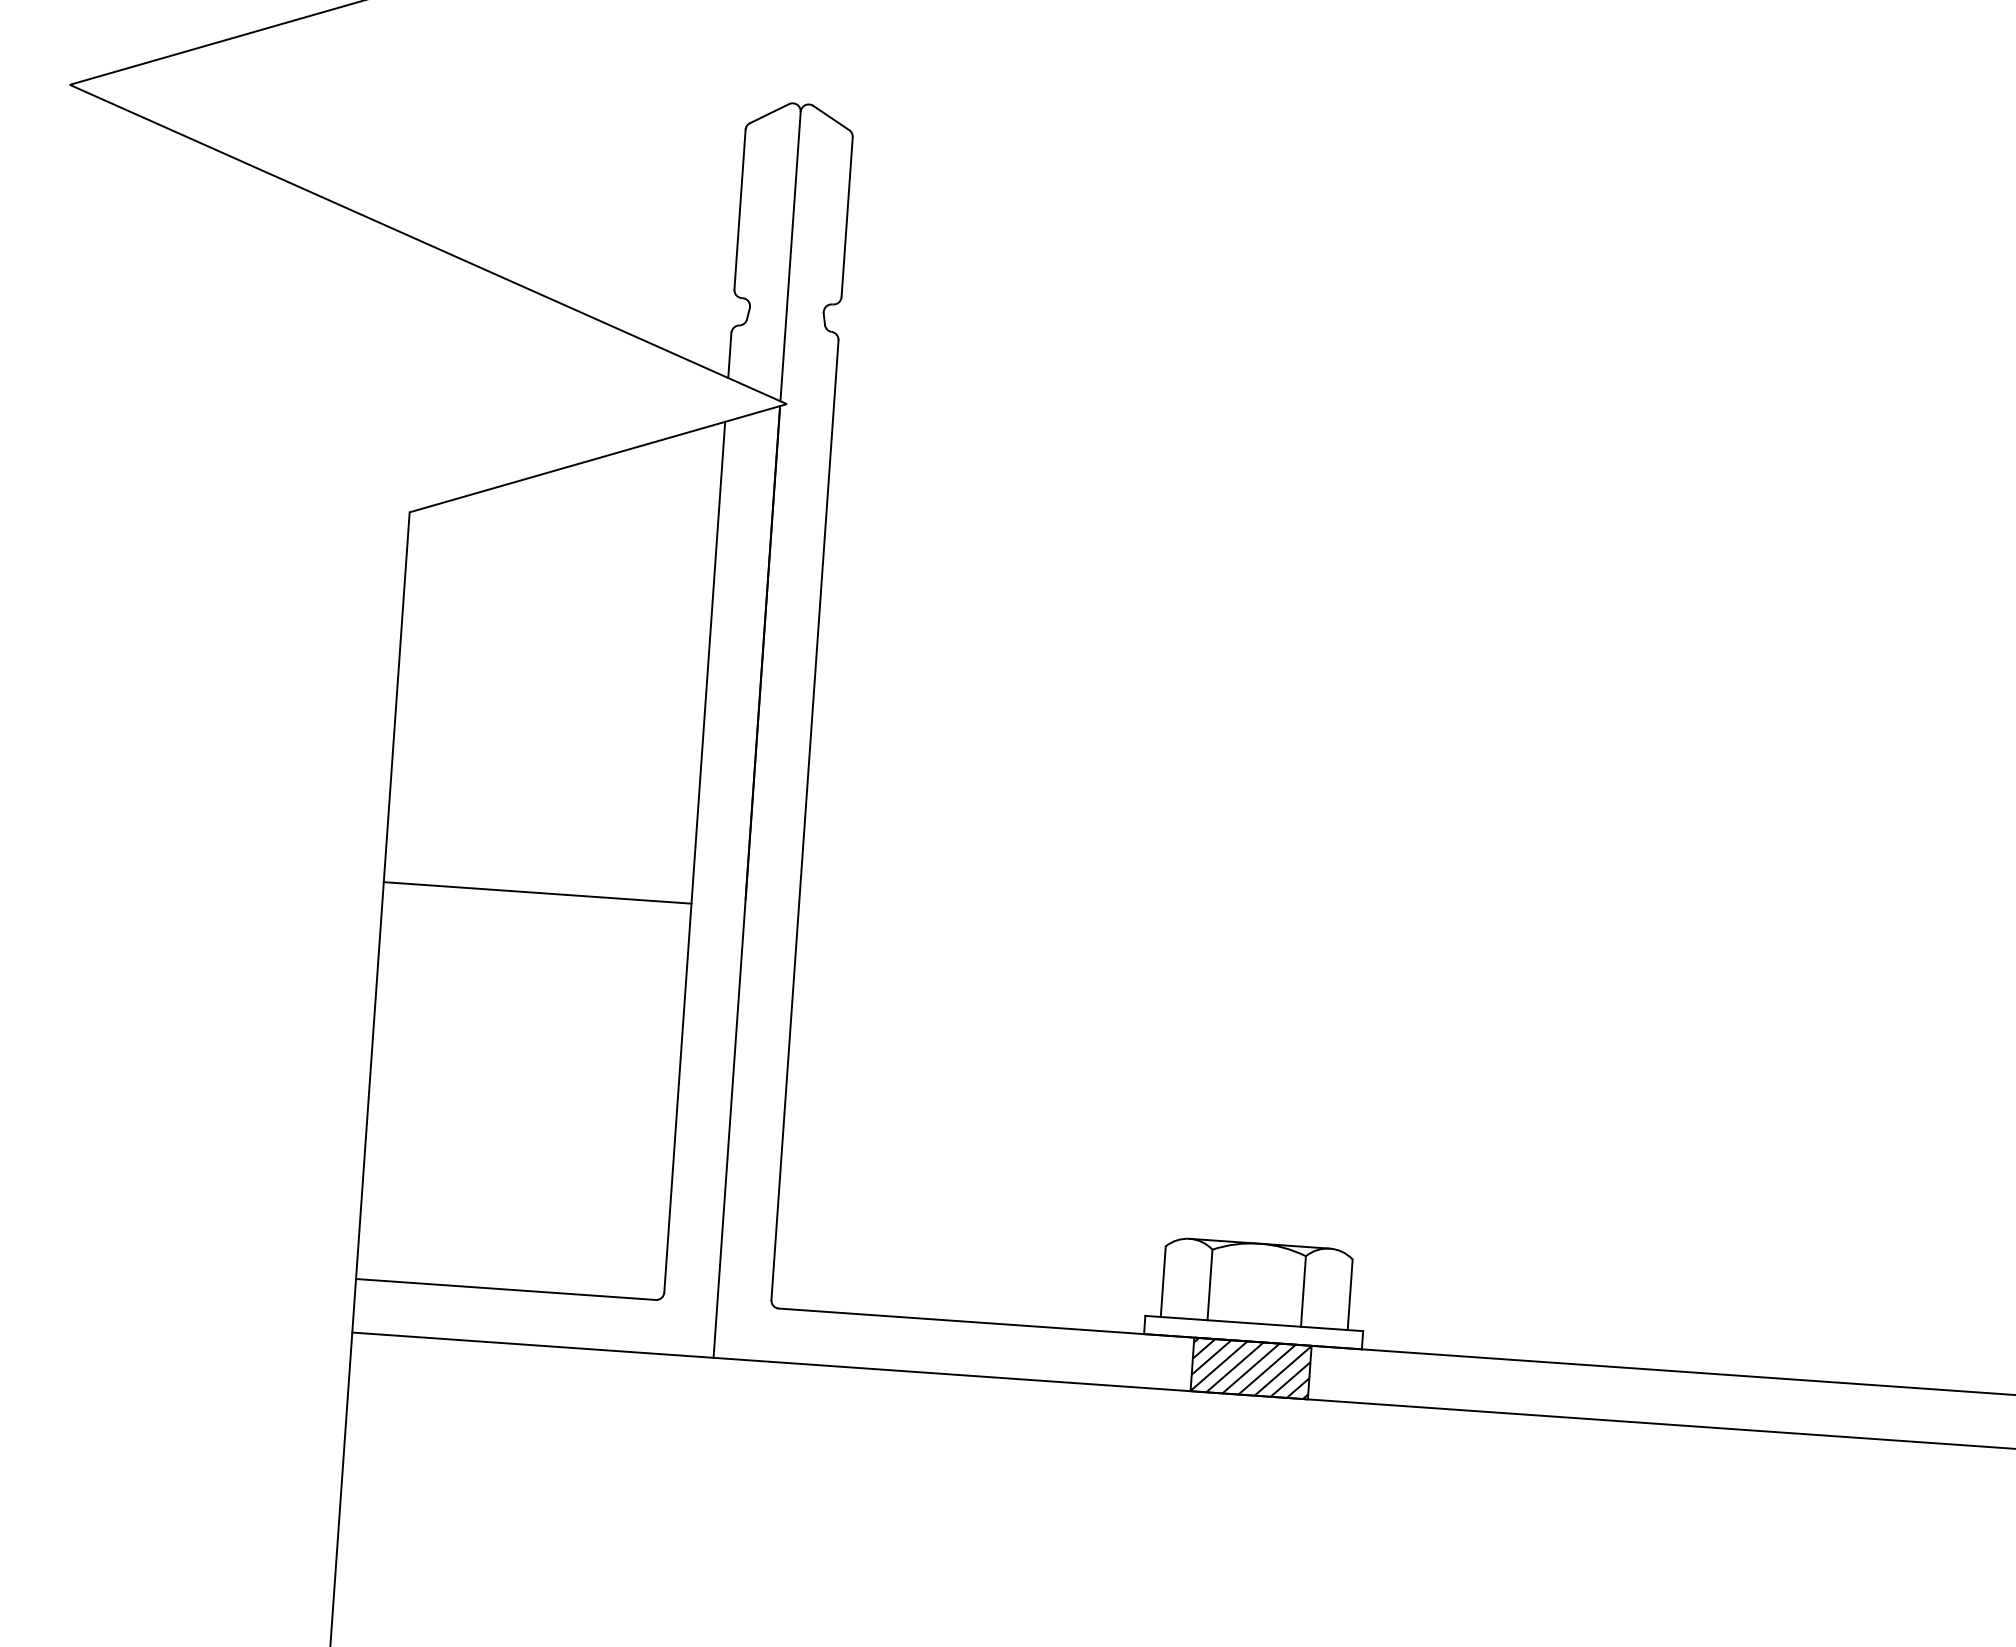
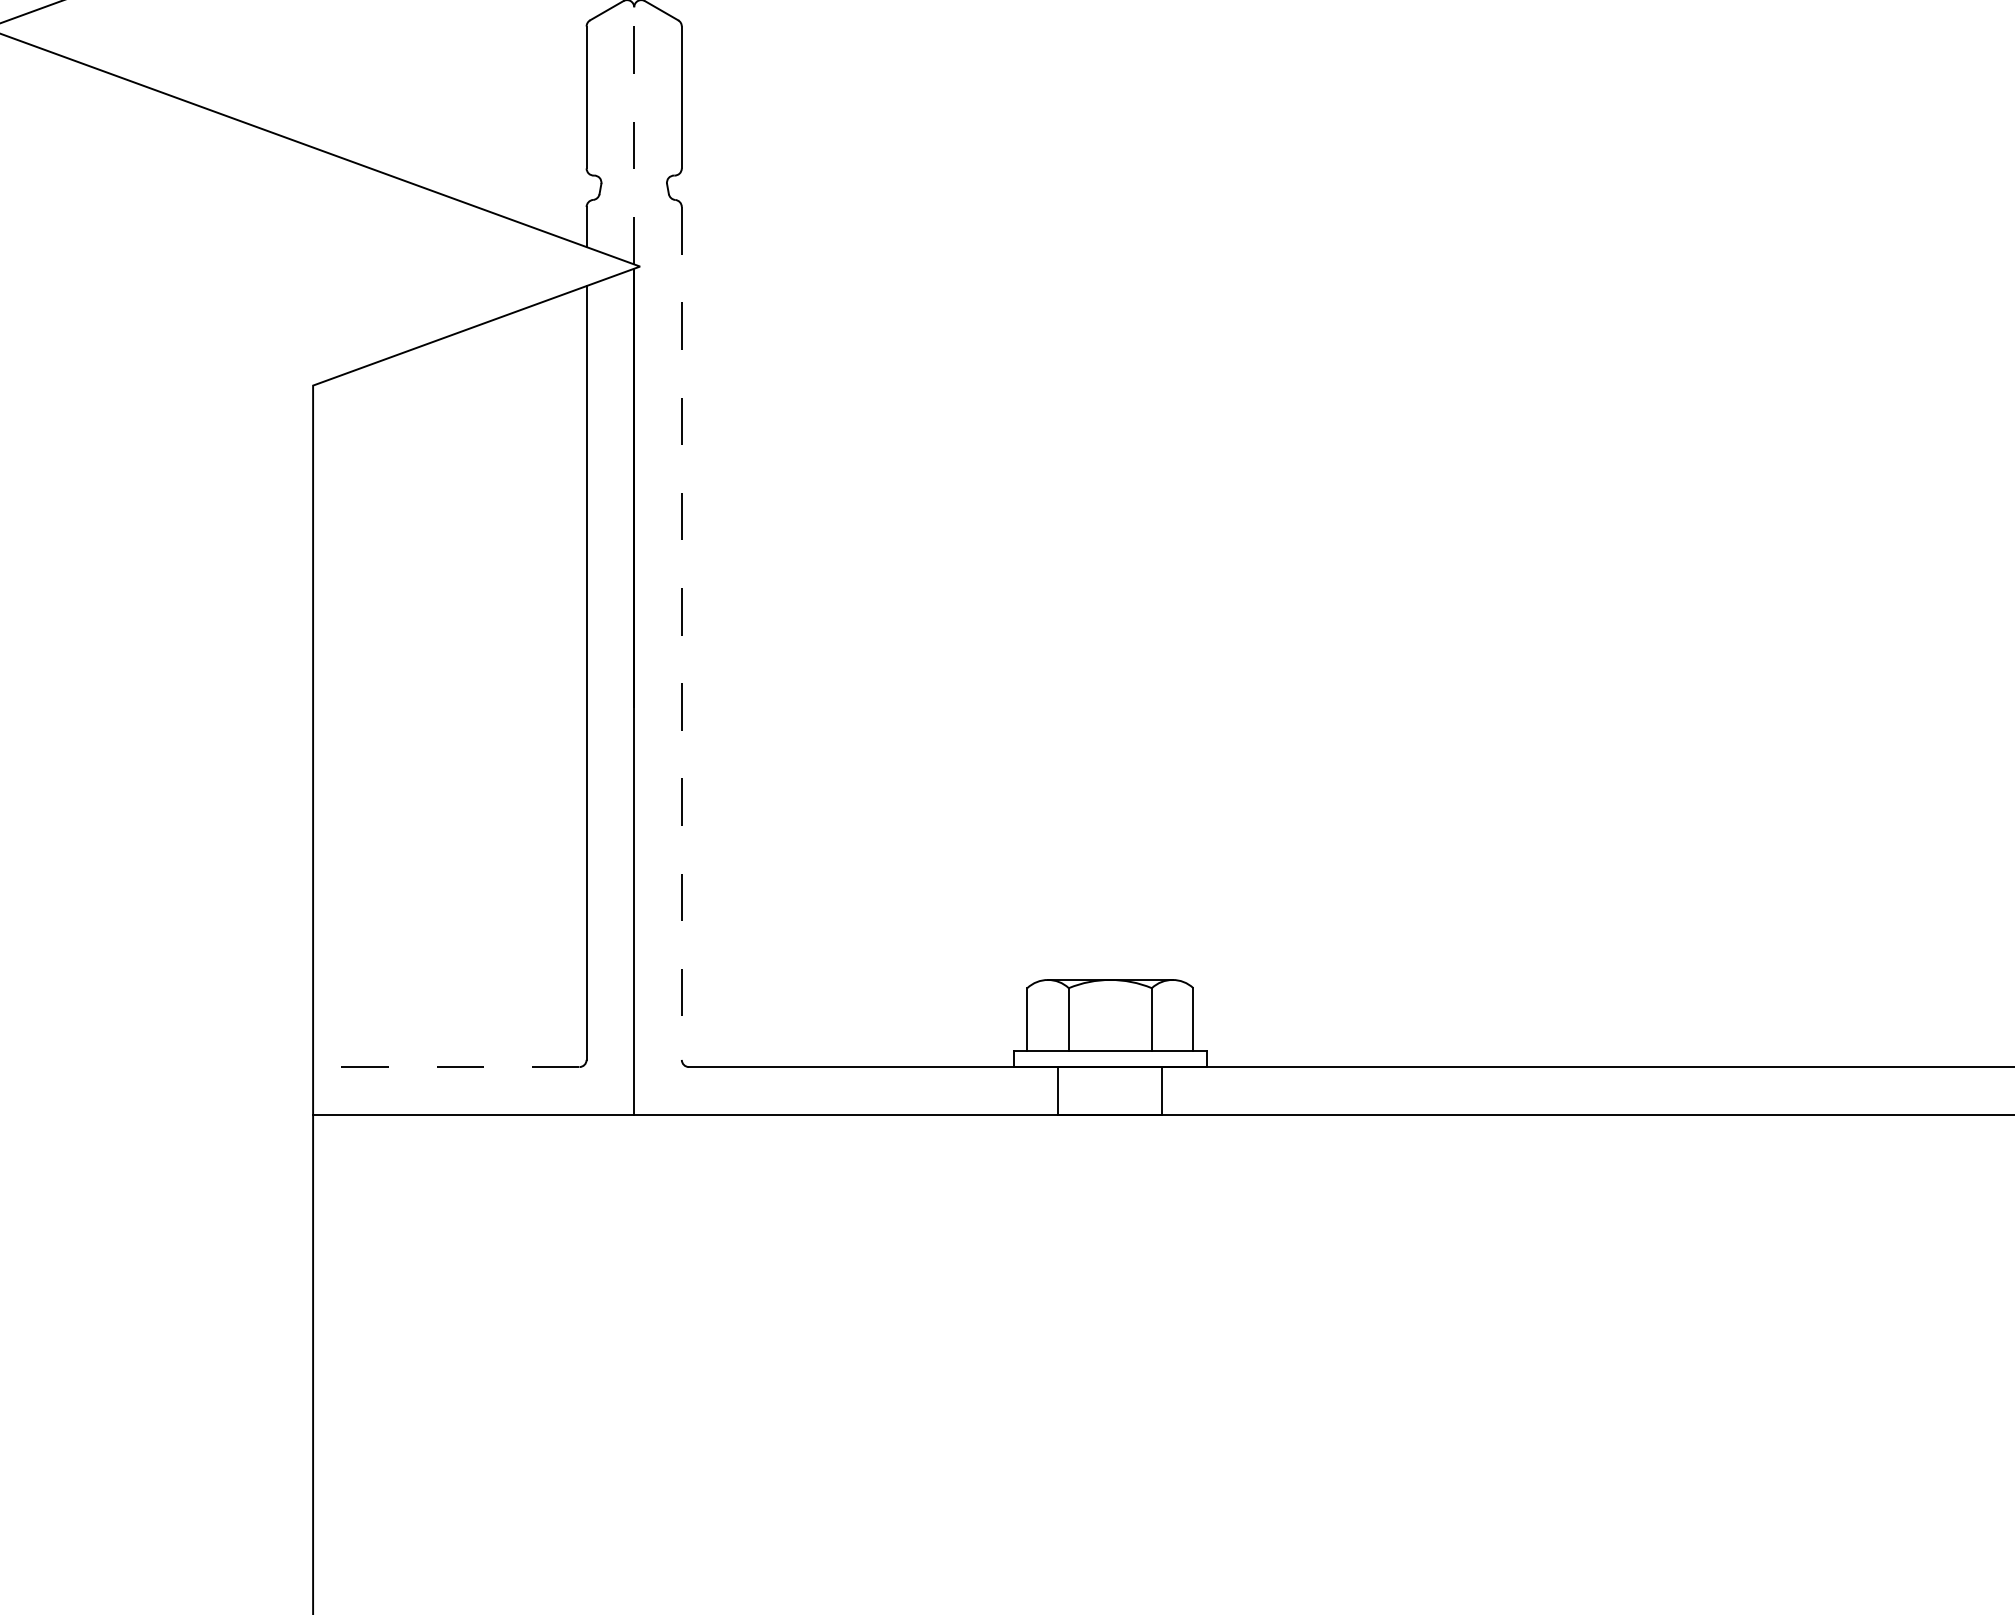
line: (790, 256) -> (634, 135), solid -> dashed
line: (804, 821) -> (681, 634), solid -> dashed
line: (537, 893) -> (449, 714), removed
line: (504, 1289) -> (445, 1067), solid -> dashed
hatch: (1251, 1368) -> (1110, 1090), removed

